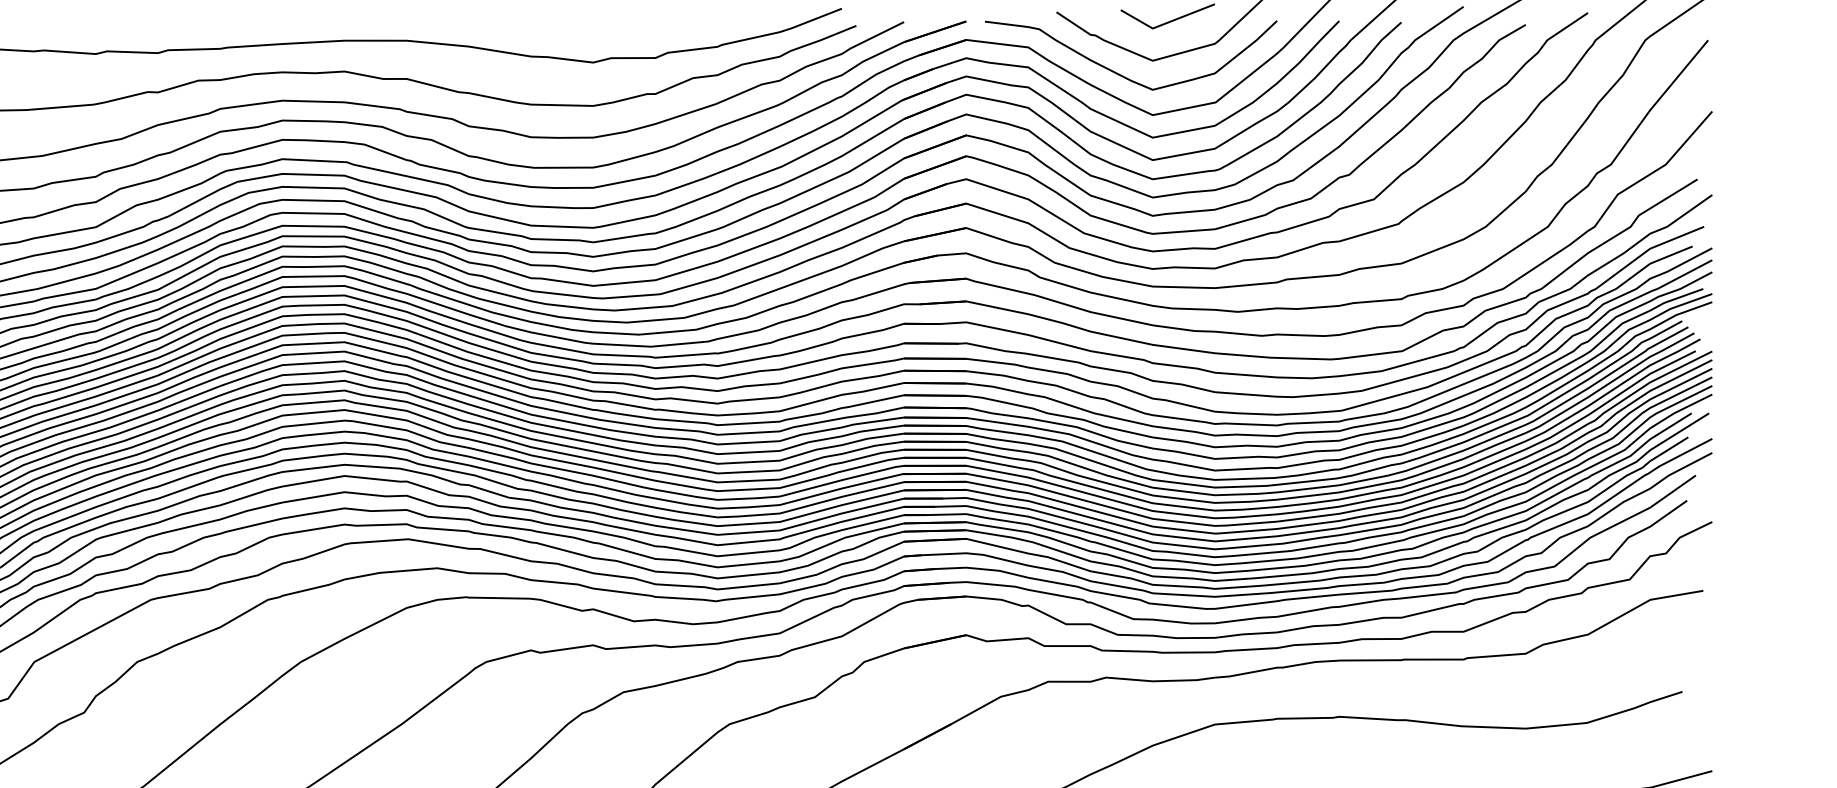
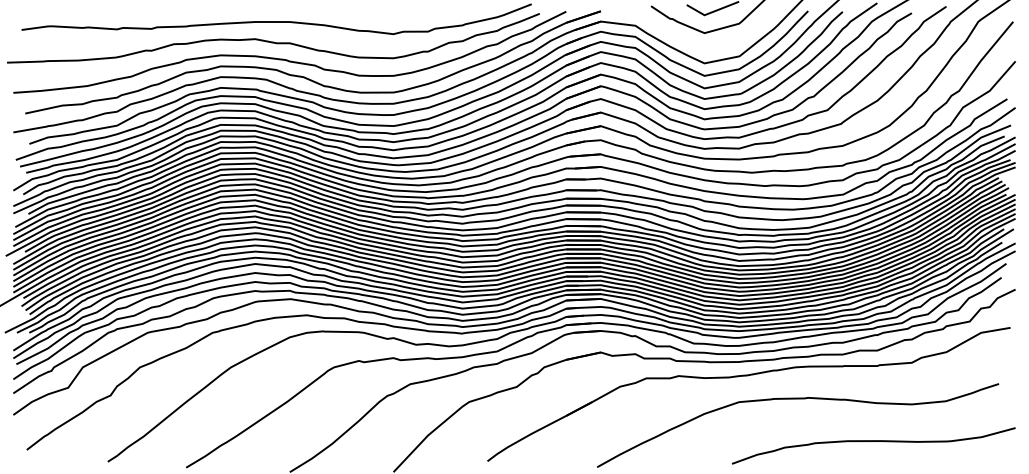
curve: (1122, 73) -> (687, 40), removed

